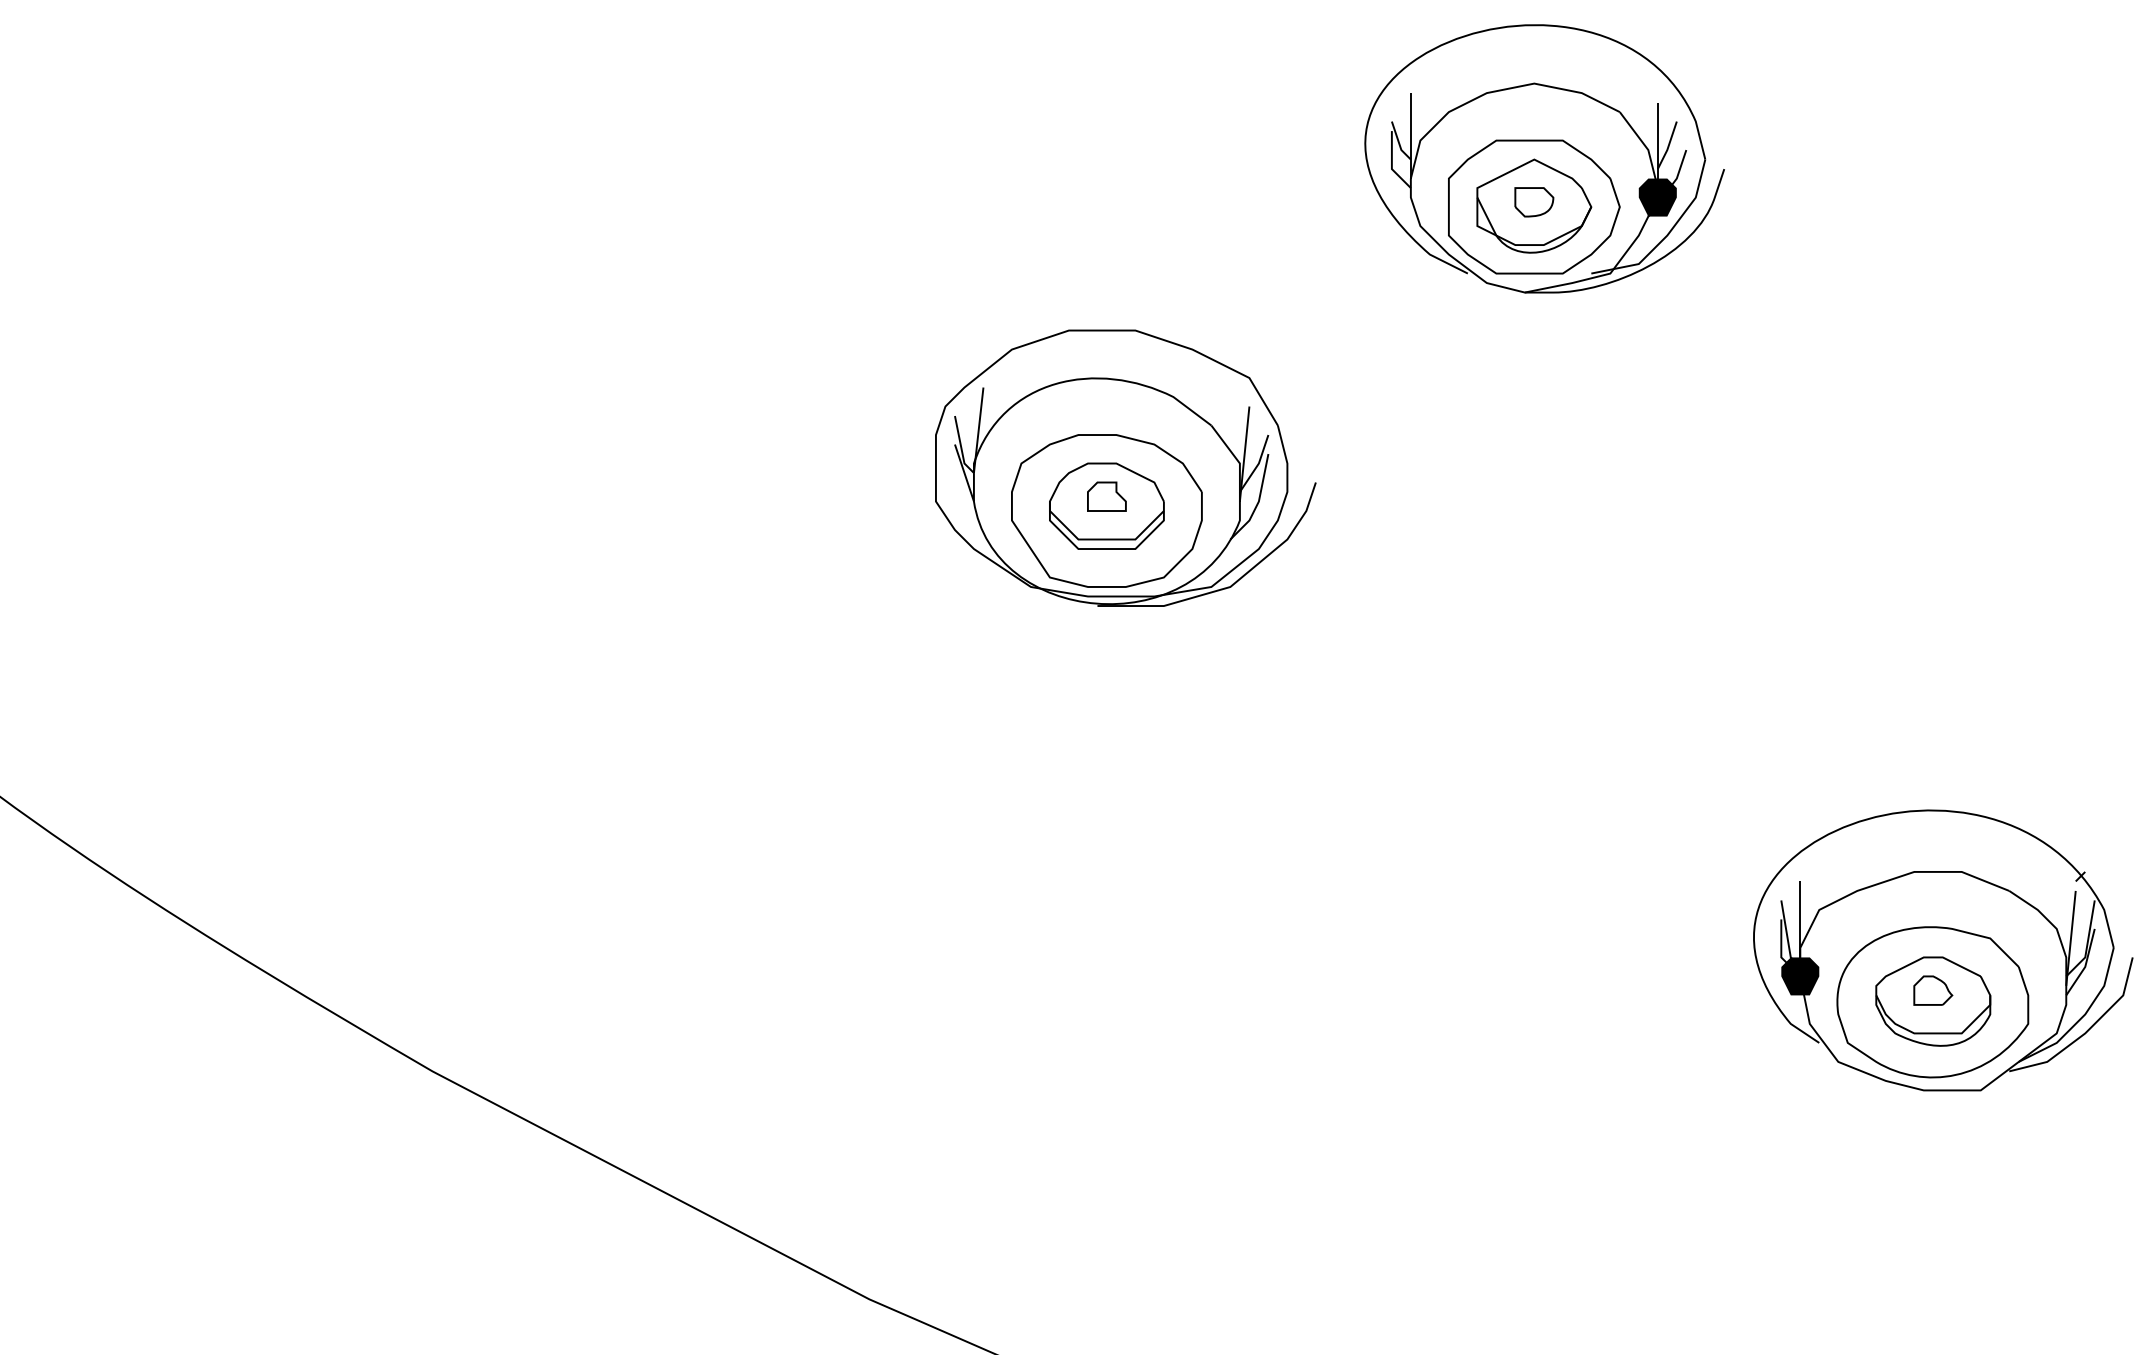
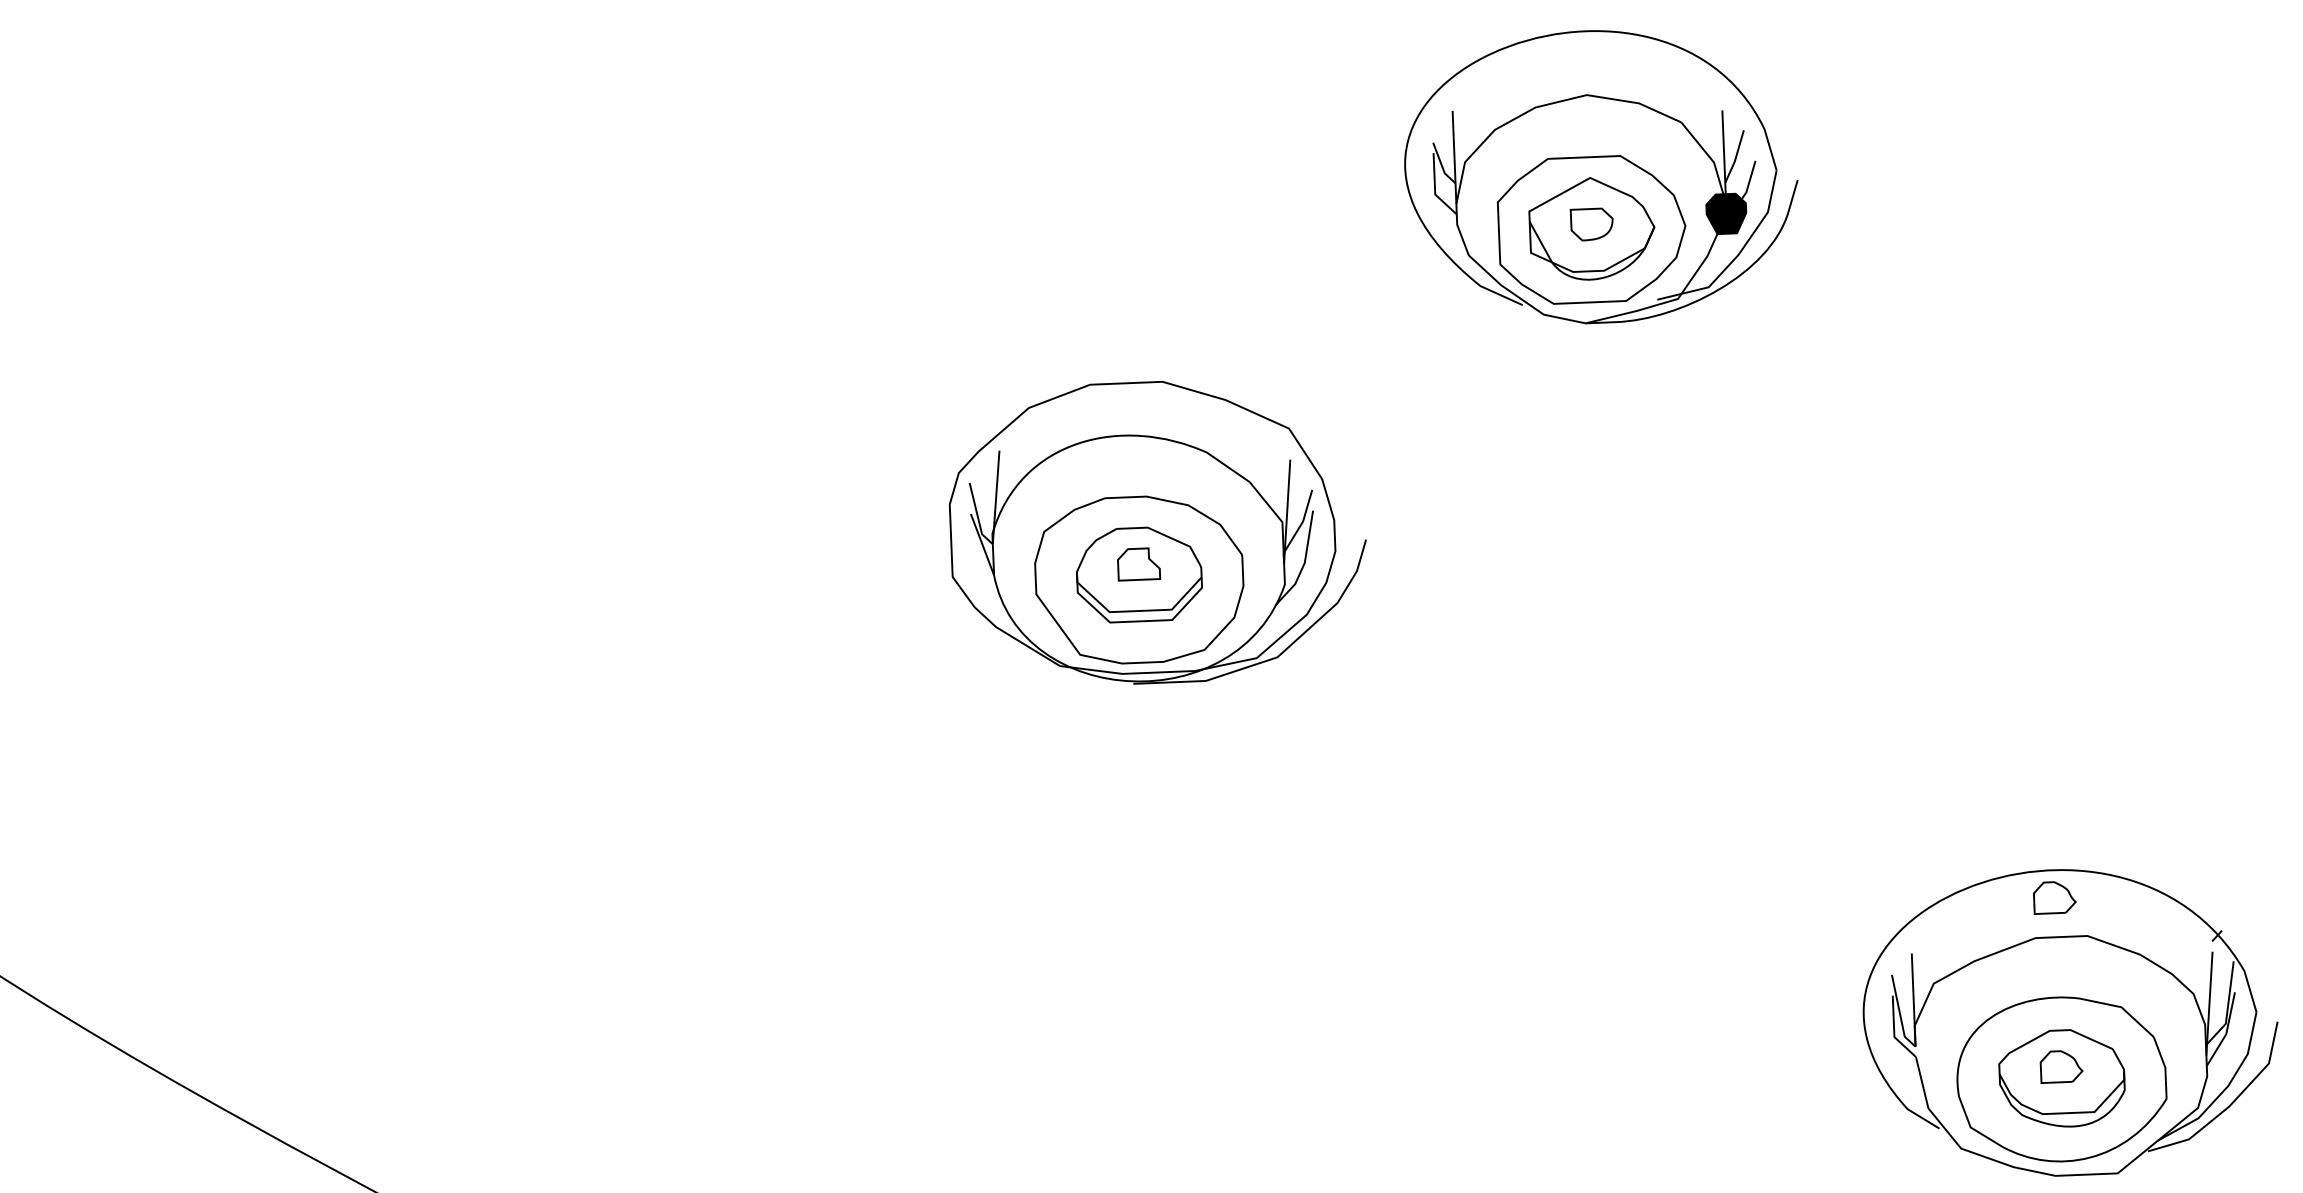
part: (1933, 835) -> (2055, 897), added
fill: (1800, 976) -> (1916, 1057), removed

